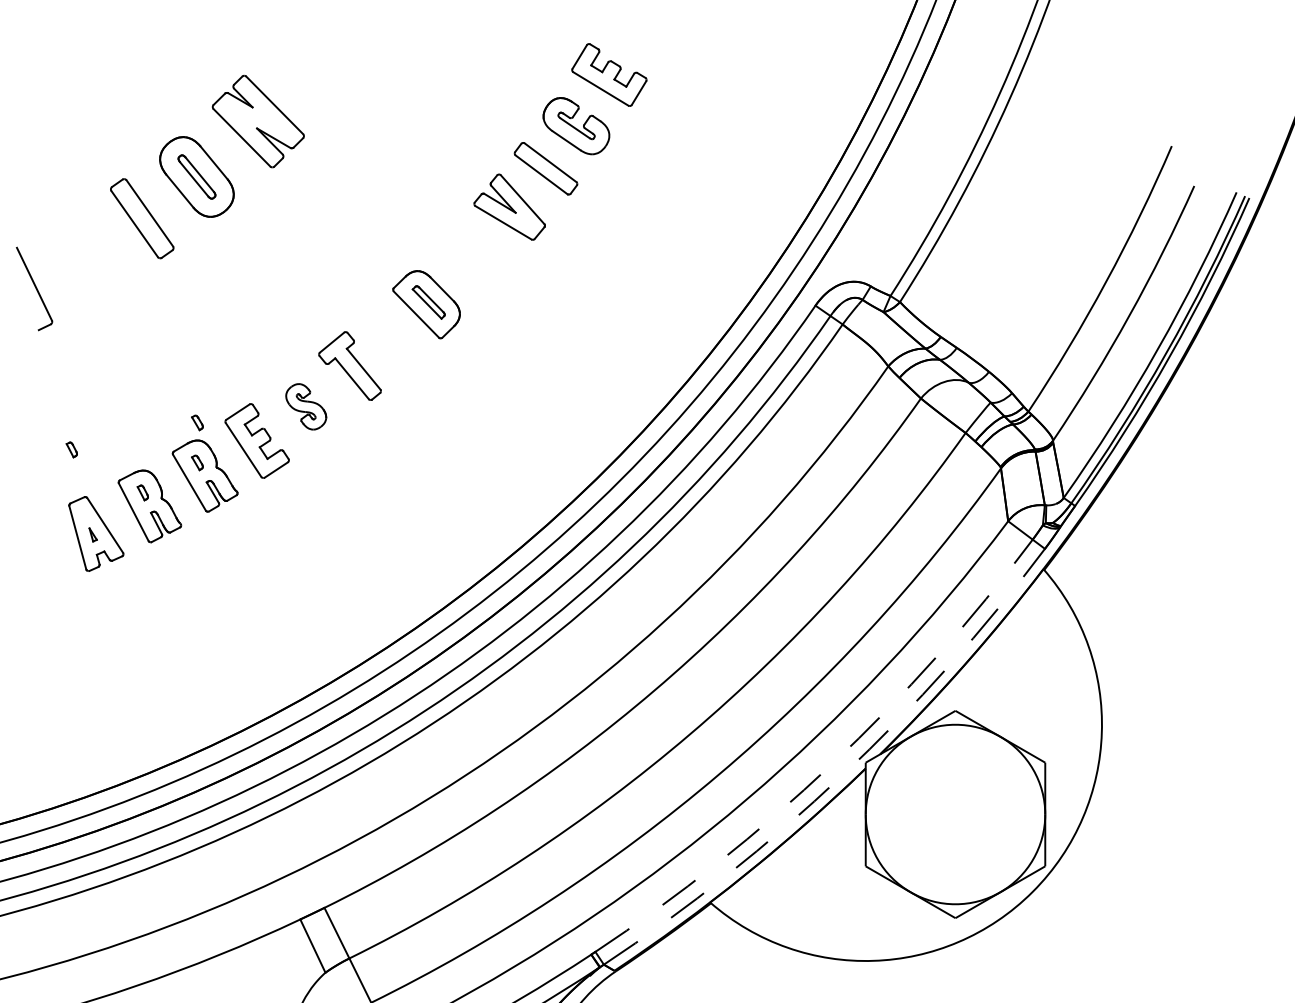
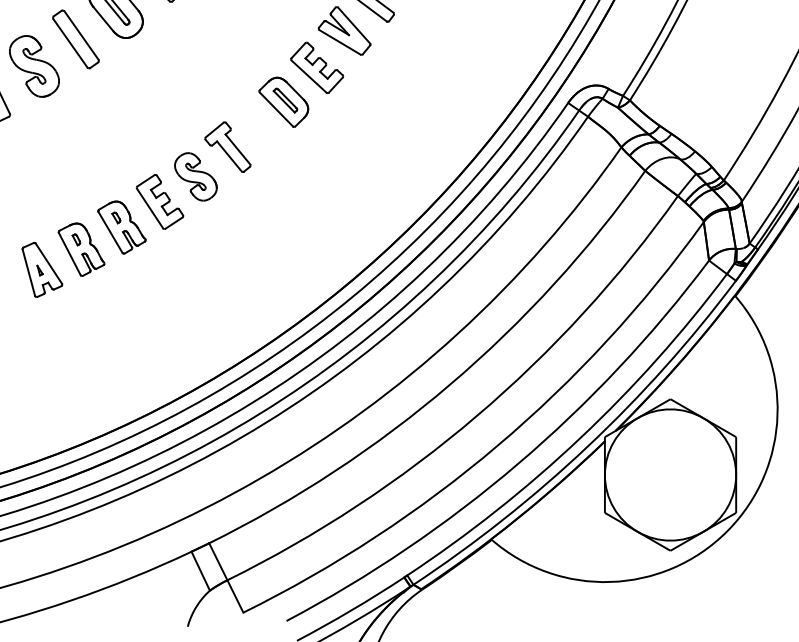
part: (85, 255) -> (34, 66), added
part: (471, 257) -> (316, 67), added
part: (305, 406) -> (195, 176), size x1.43
part: (197, 422) -> (116, 188), removed
part: (71, 449) -> (24, 208), removed
arc: (831, 764) -> (579, 438), dashed -> solid
arc: (842, 775) -> (587, 446), dashed -> solid

